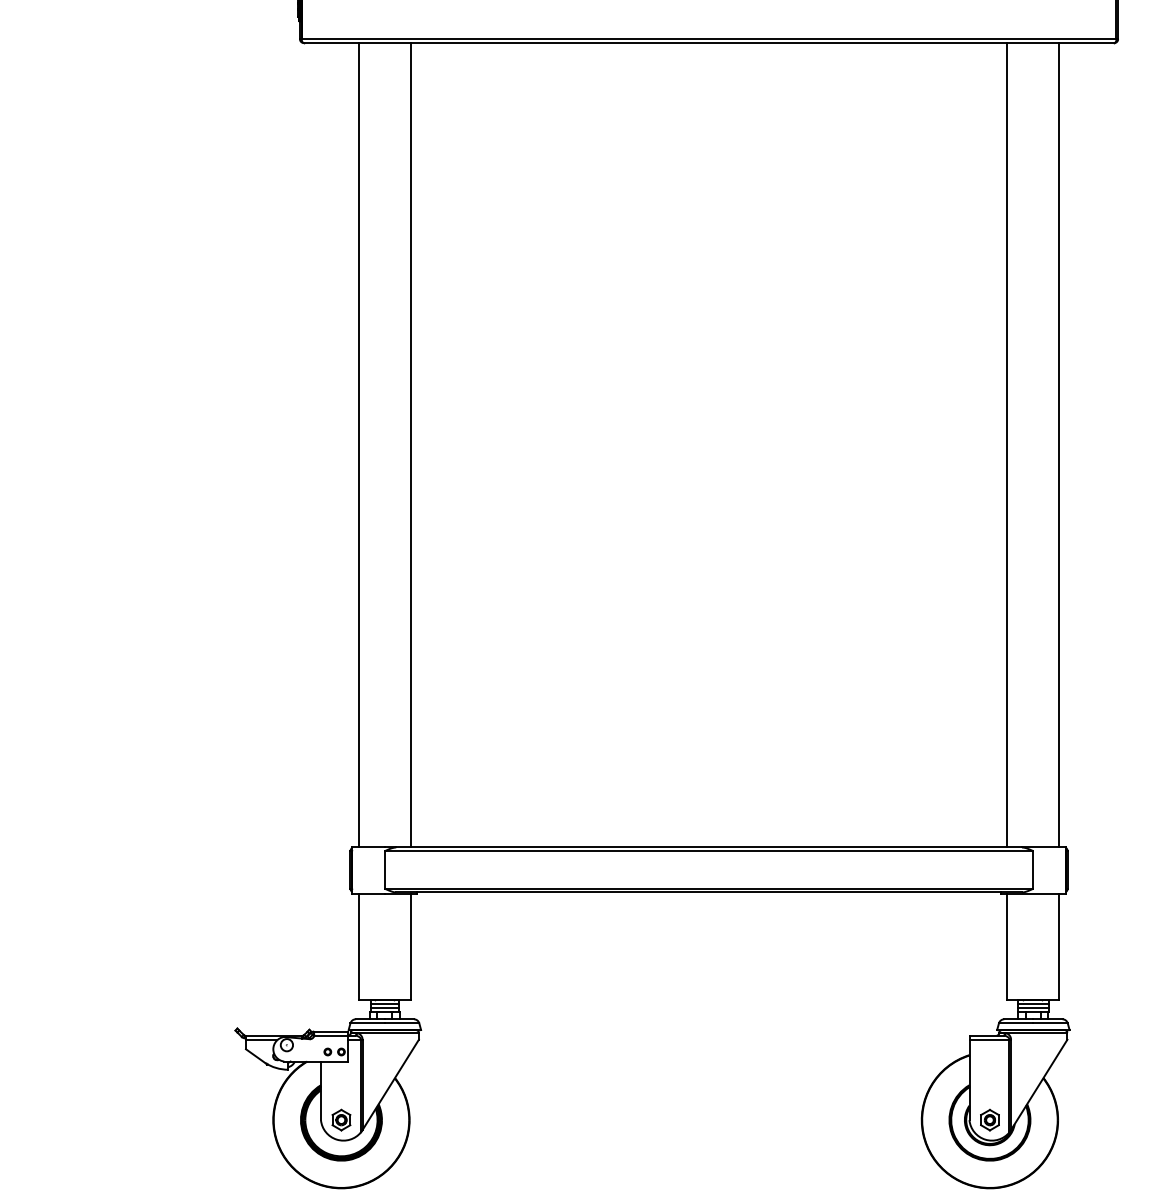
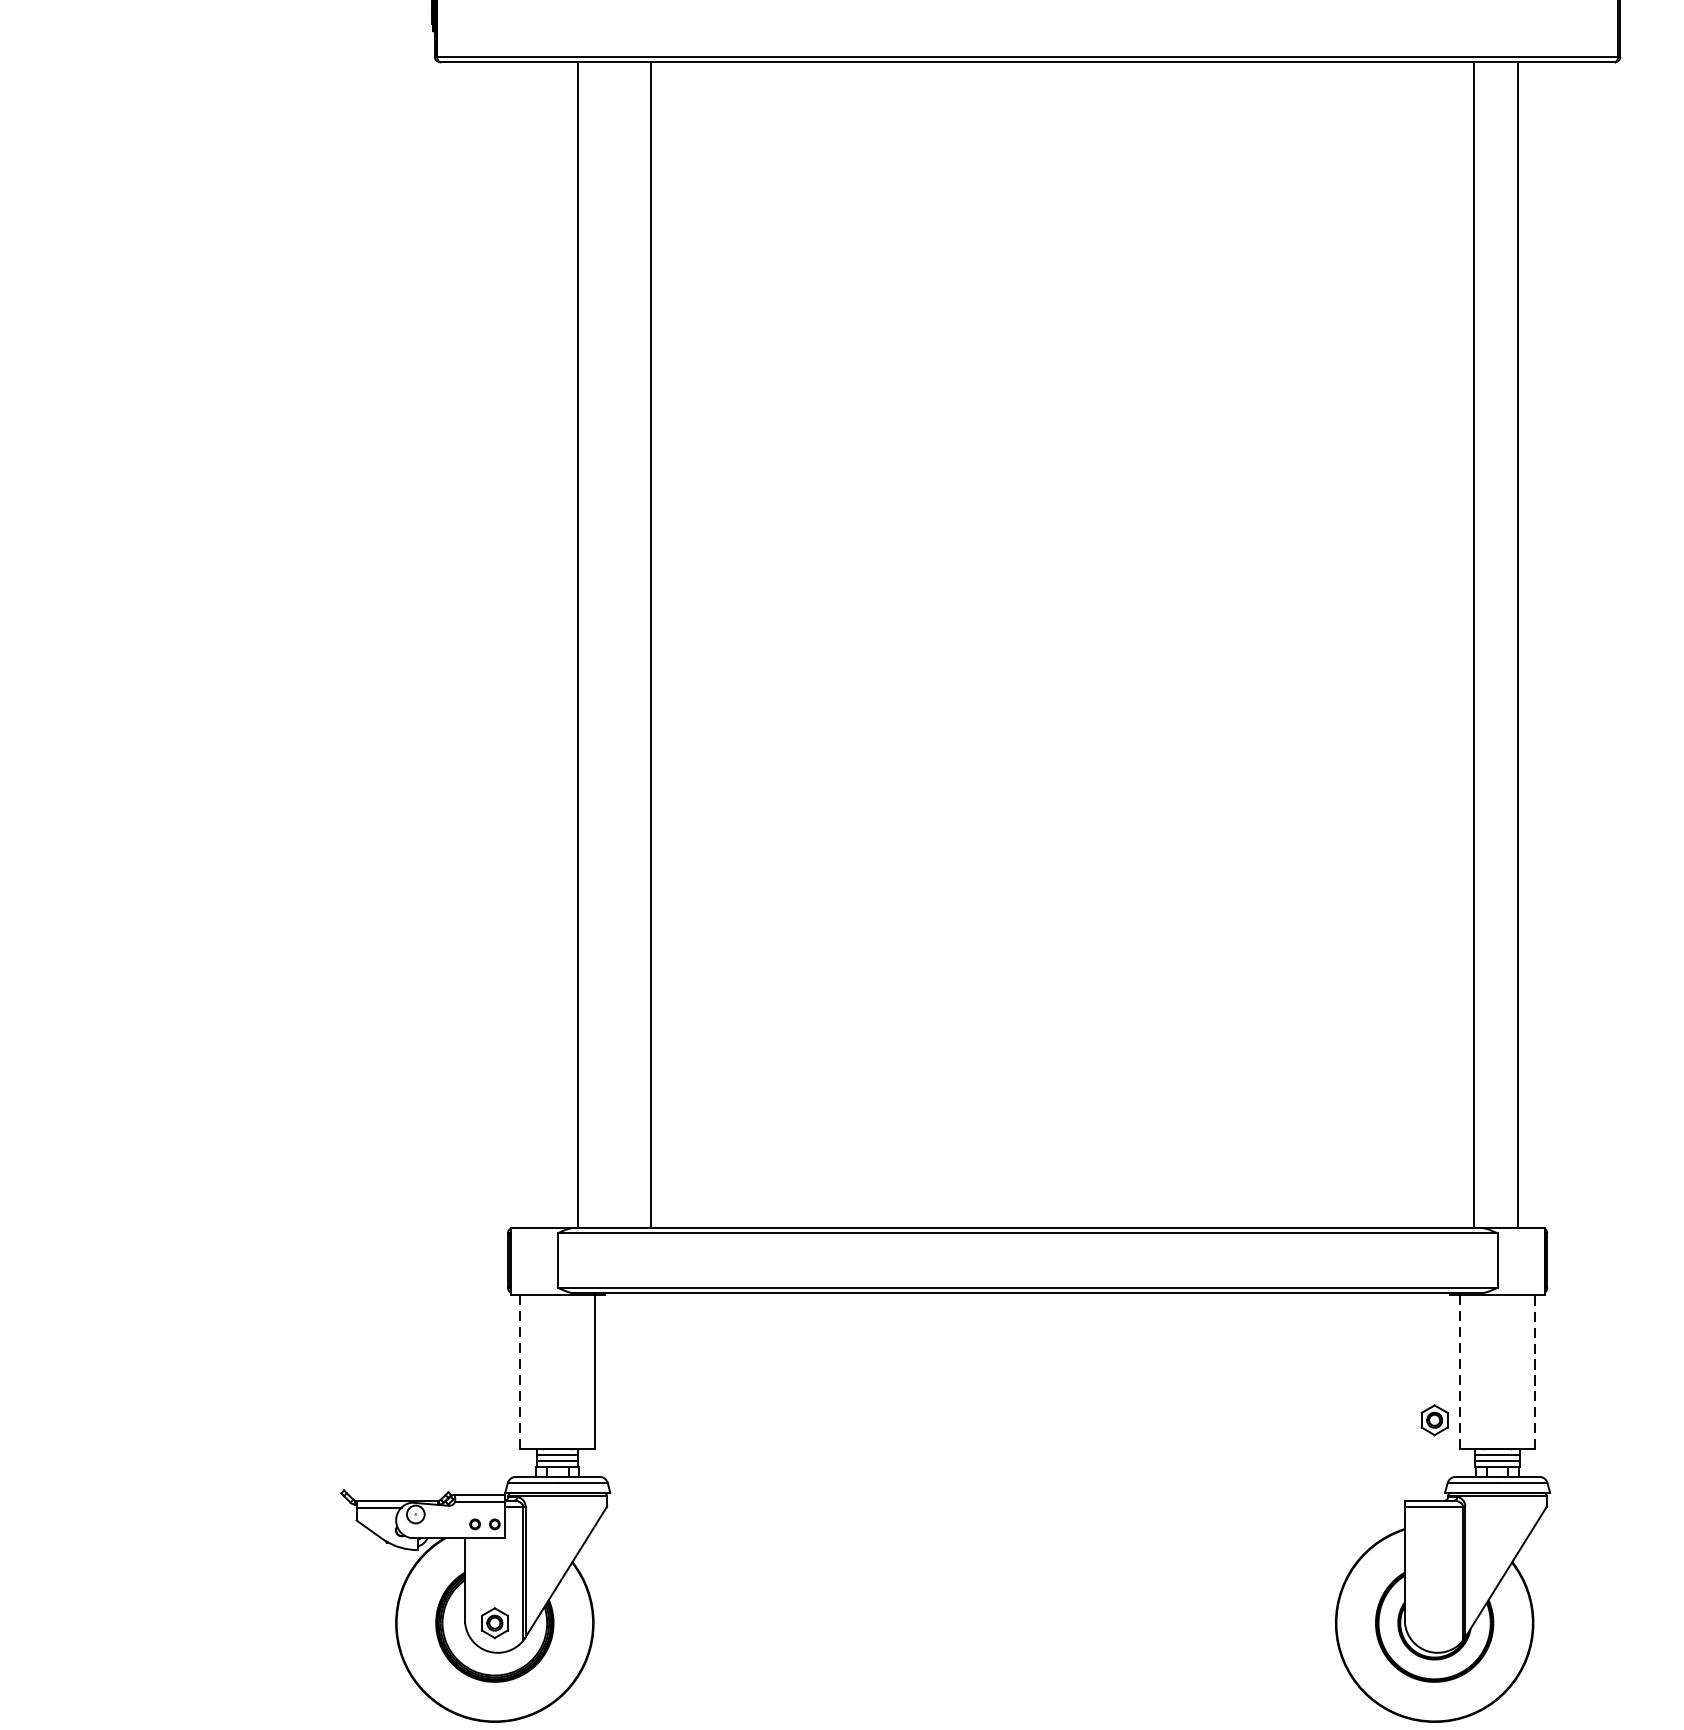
line: (358, 445) -> (577, 645), moved
line: (410, 445) -> (649, 645), moved
line: (1007, 445) -> (1518, 645), moved
line: (1059, 445) -> (1474, 645), moved
line: (1059, 946) -> (1535, 1371), solid -> dashed
line: (358, 947) -> (519, 1372), solid -> dashed
line: (1007, 947) -> (1460, 1372), solid -> dashed
part: (989, 1119) -> (1433, 1419), moved

